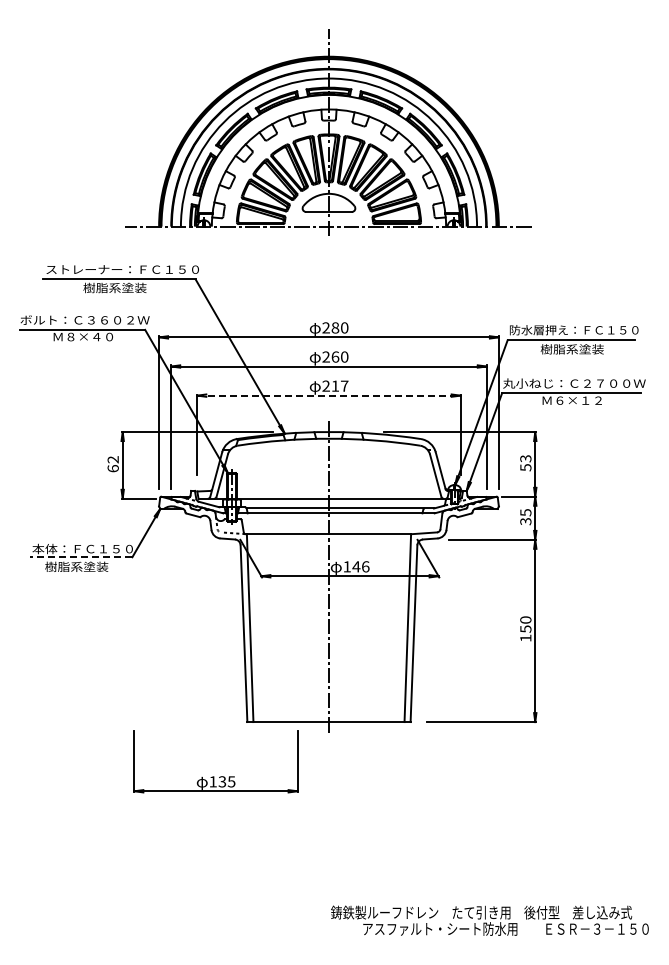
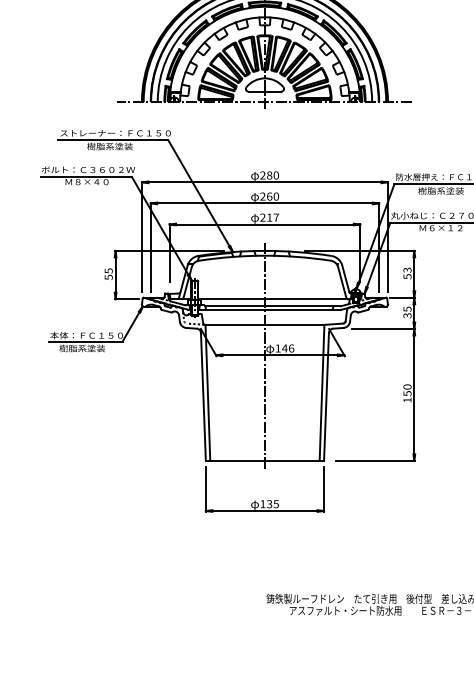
line: (328, 395) -> (264, 224), dashed -> solid
text: (112, 464) -> (108, 274), 62 -> 55
line: (80, 557) -> (85, 341), dashed -> solid
part: (214, 776) -> (263, 500), moved

